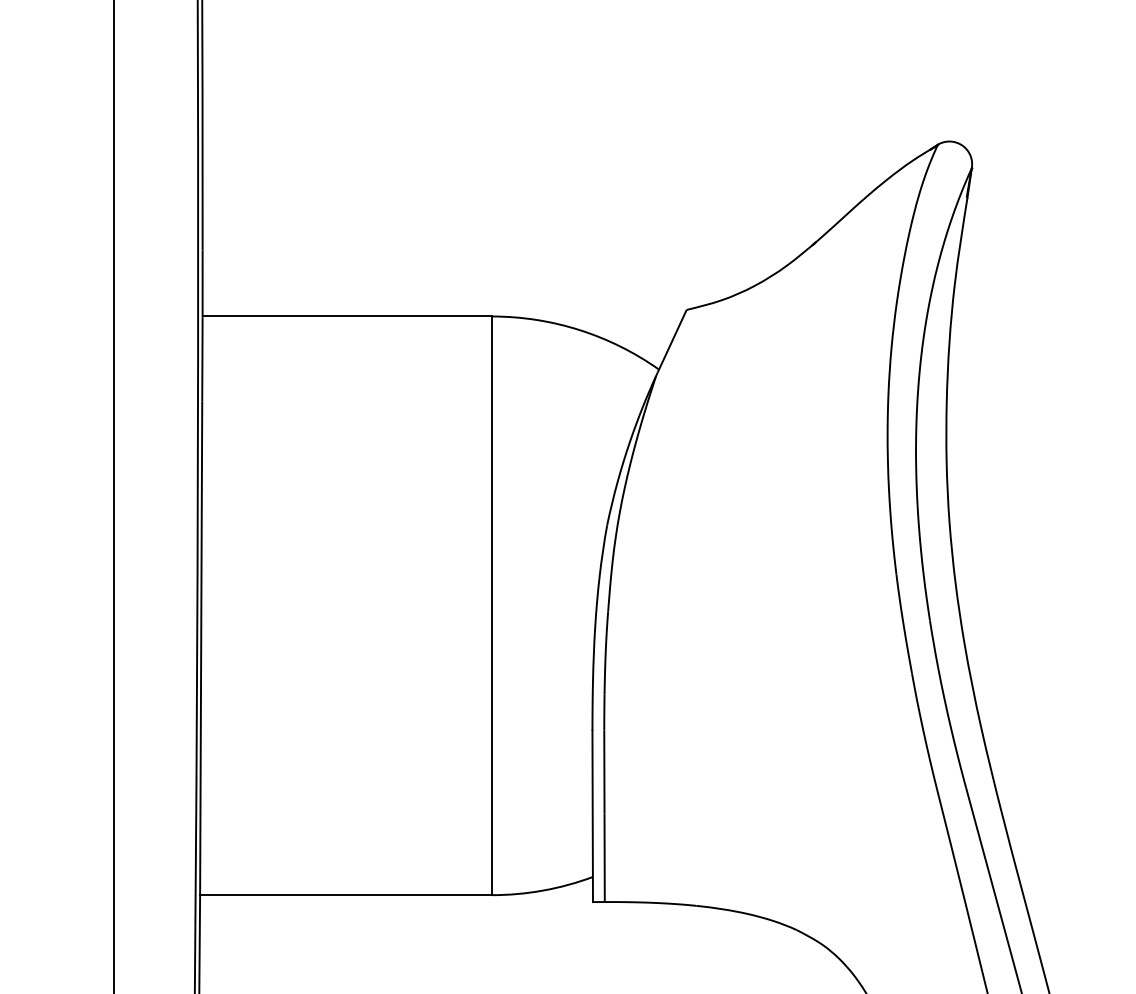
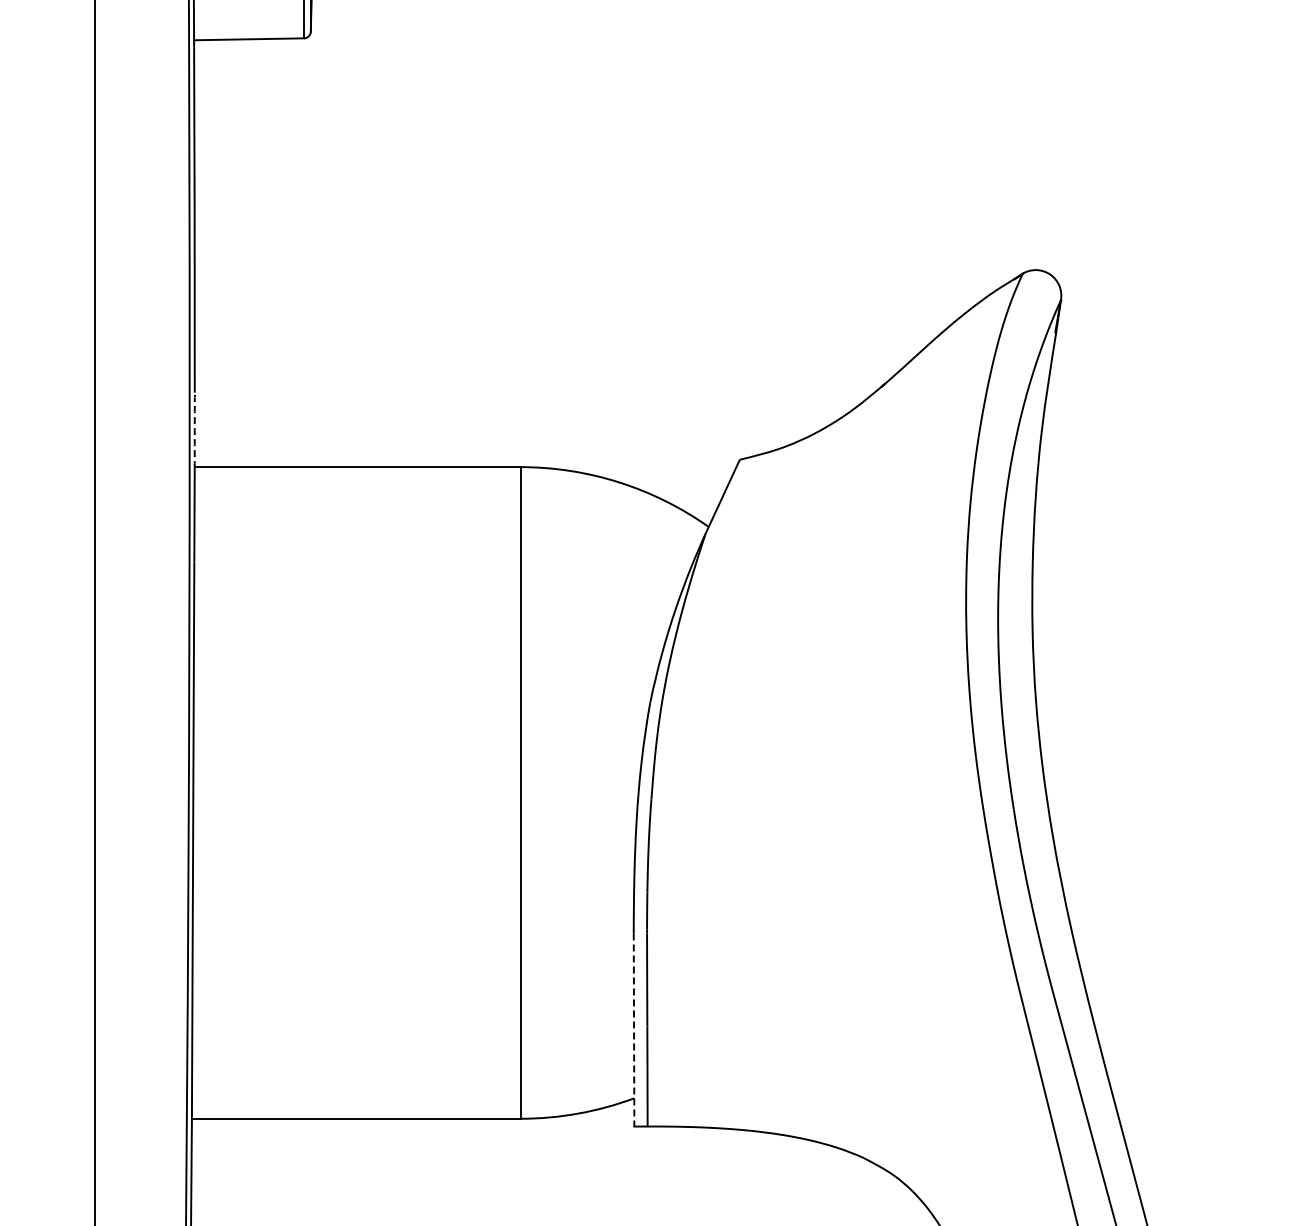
arc: (202, 283) -> (194, 430), solid -> dashed
line: (593, 816) -> (634, 1030), solid -> dashed

